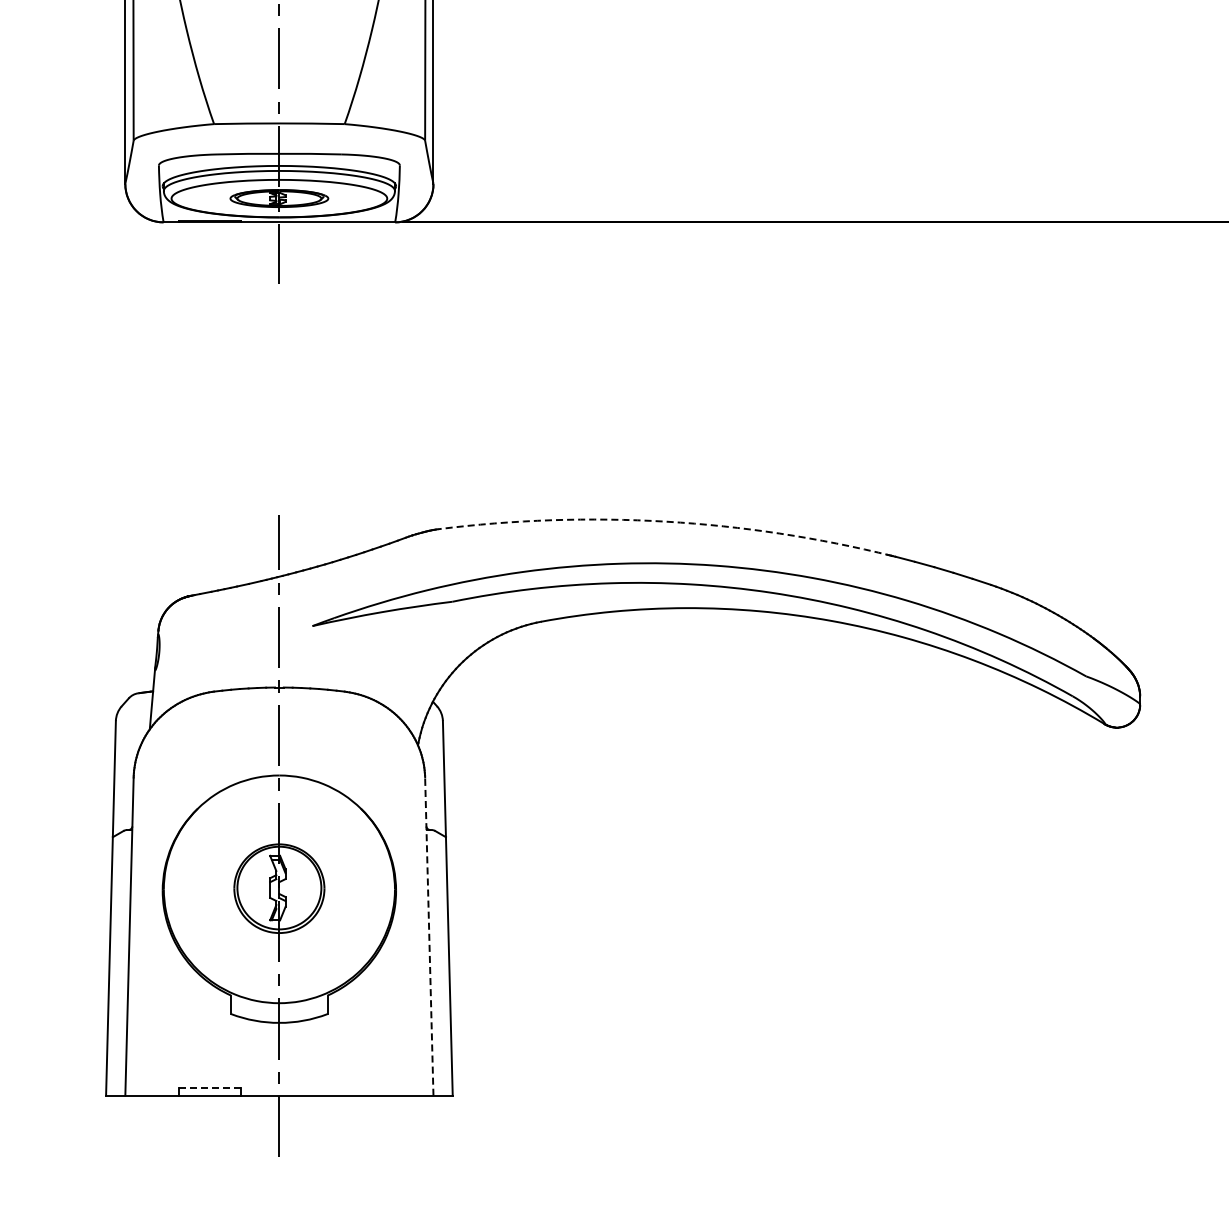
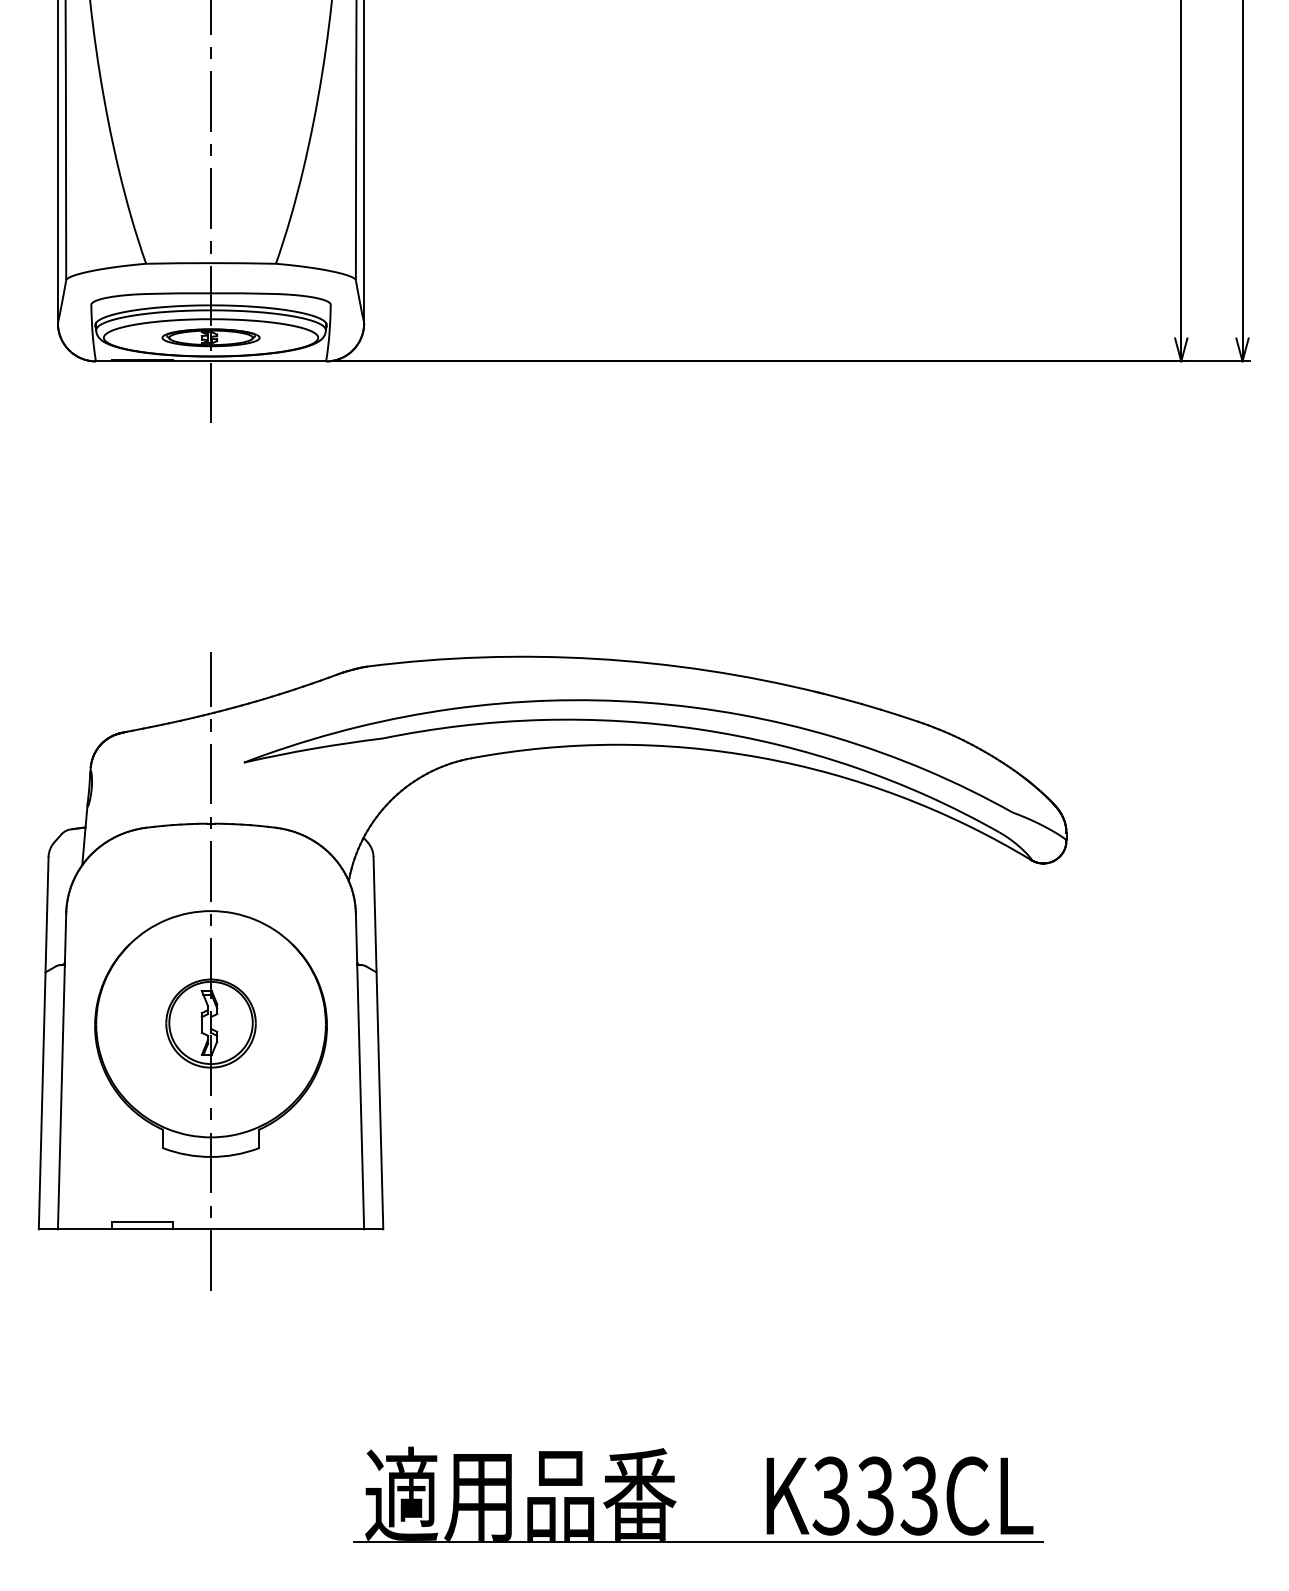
arc: (666, 521) -> (595, 658), dashed -> solid
line: (429, 935) -> (360, 1070), dashed -> solid
line: (210, 1087) -> (142, 1221), dashed -> solid

